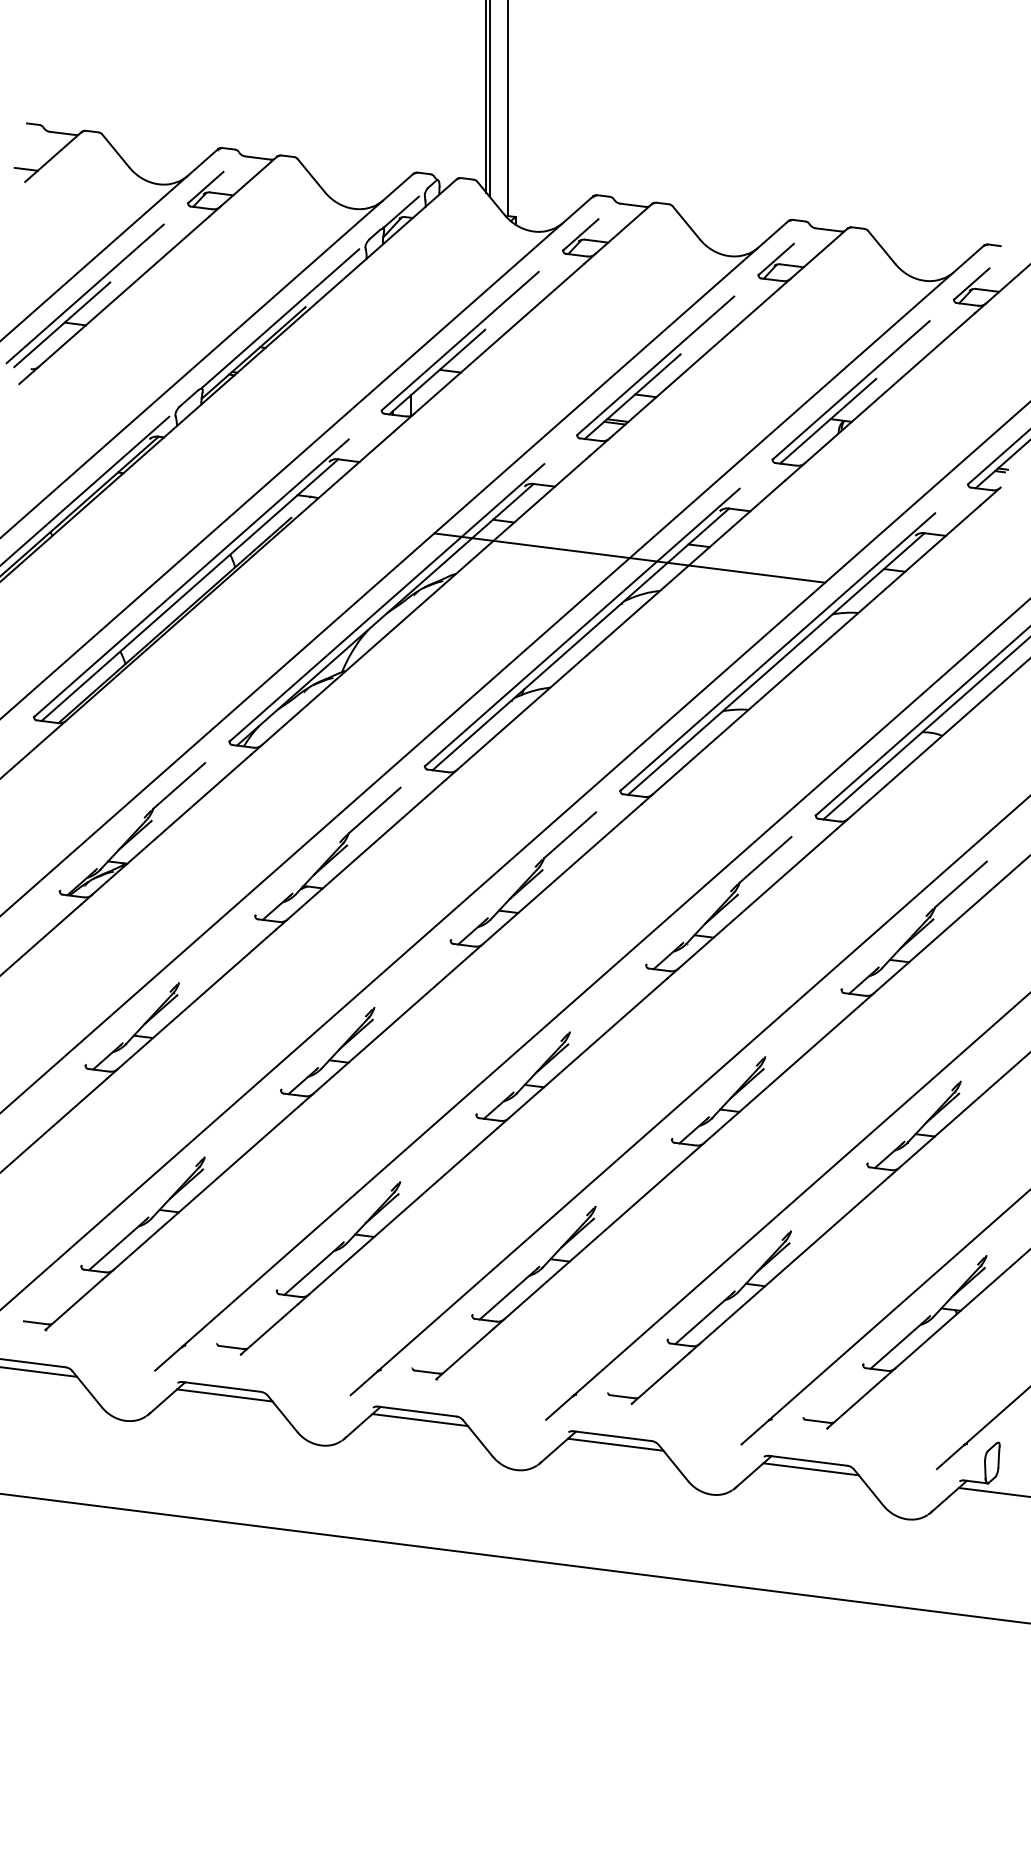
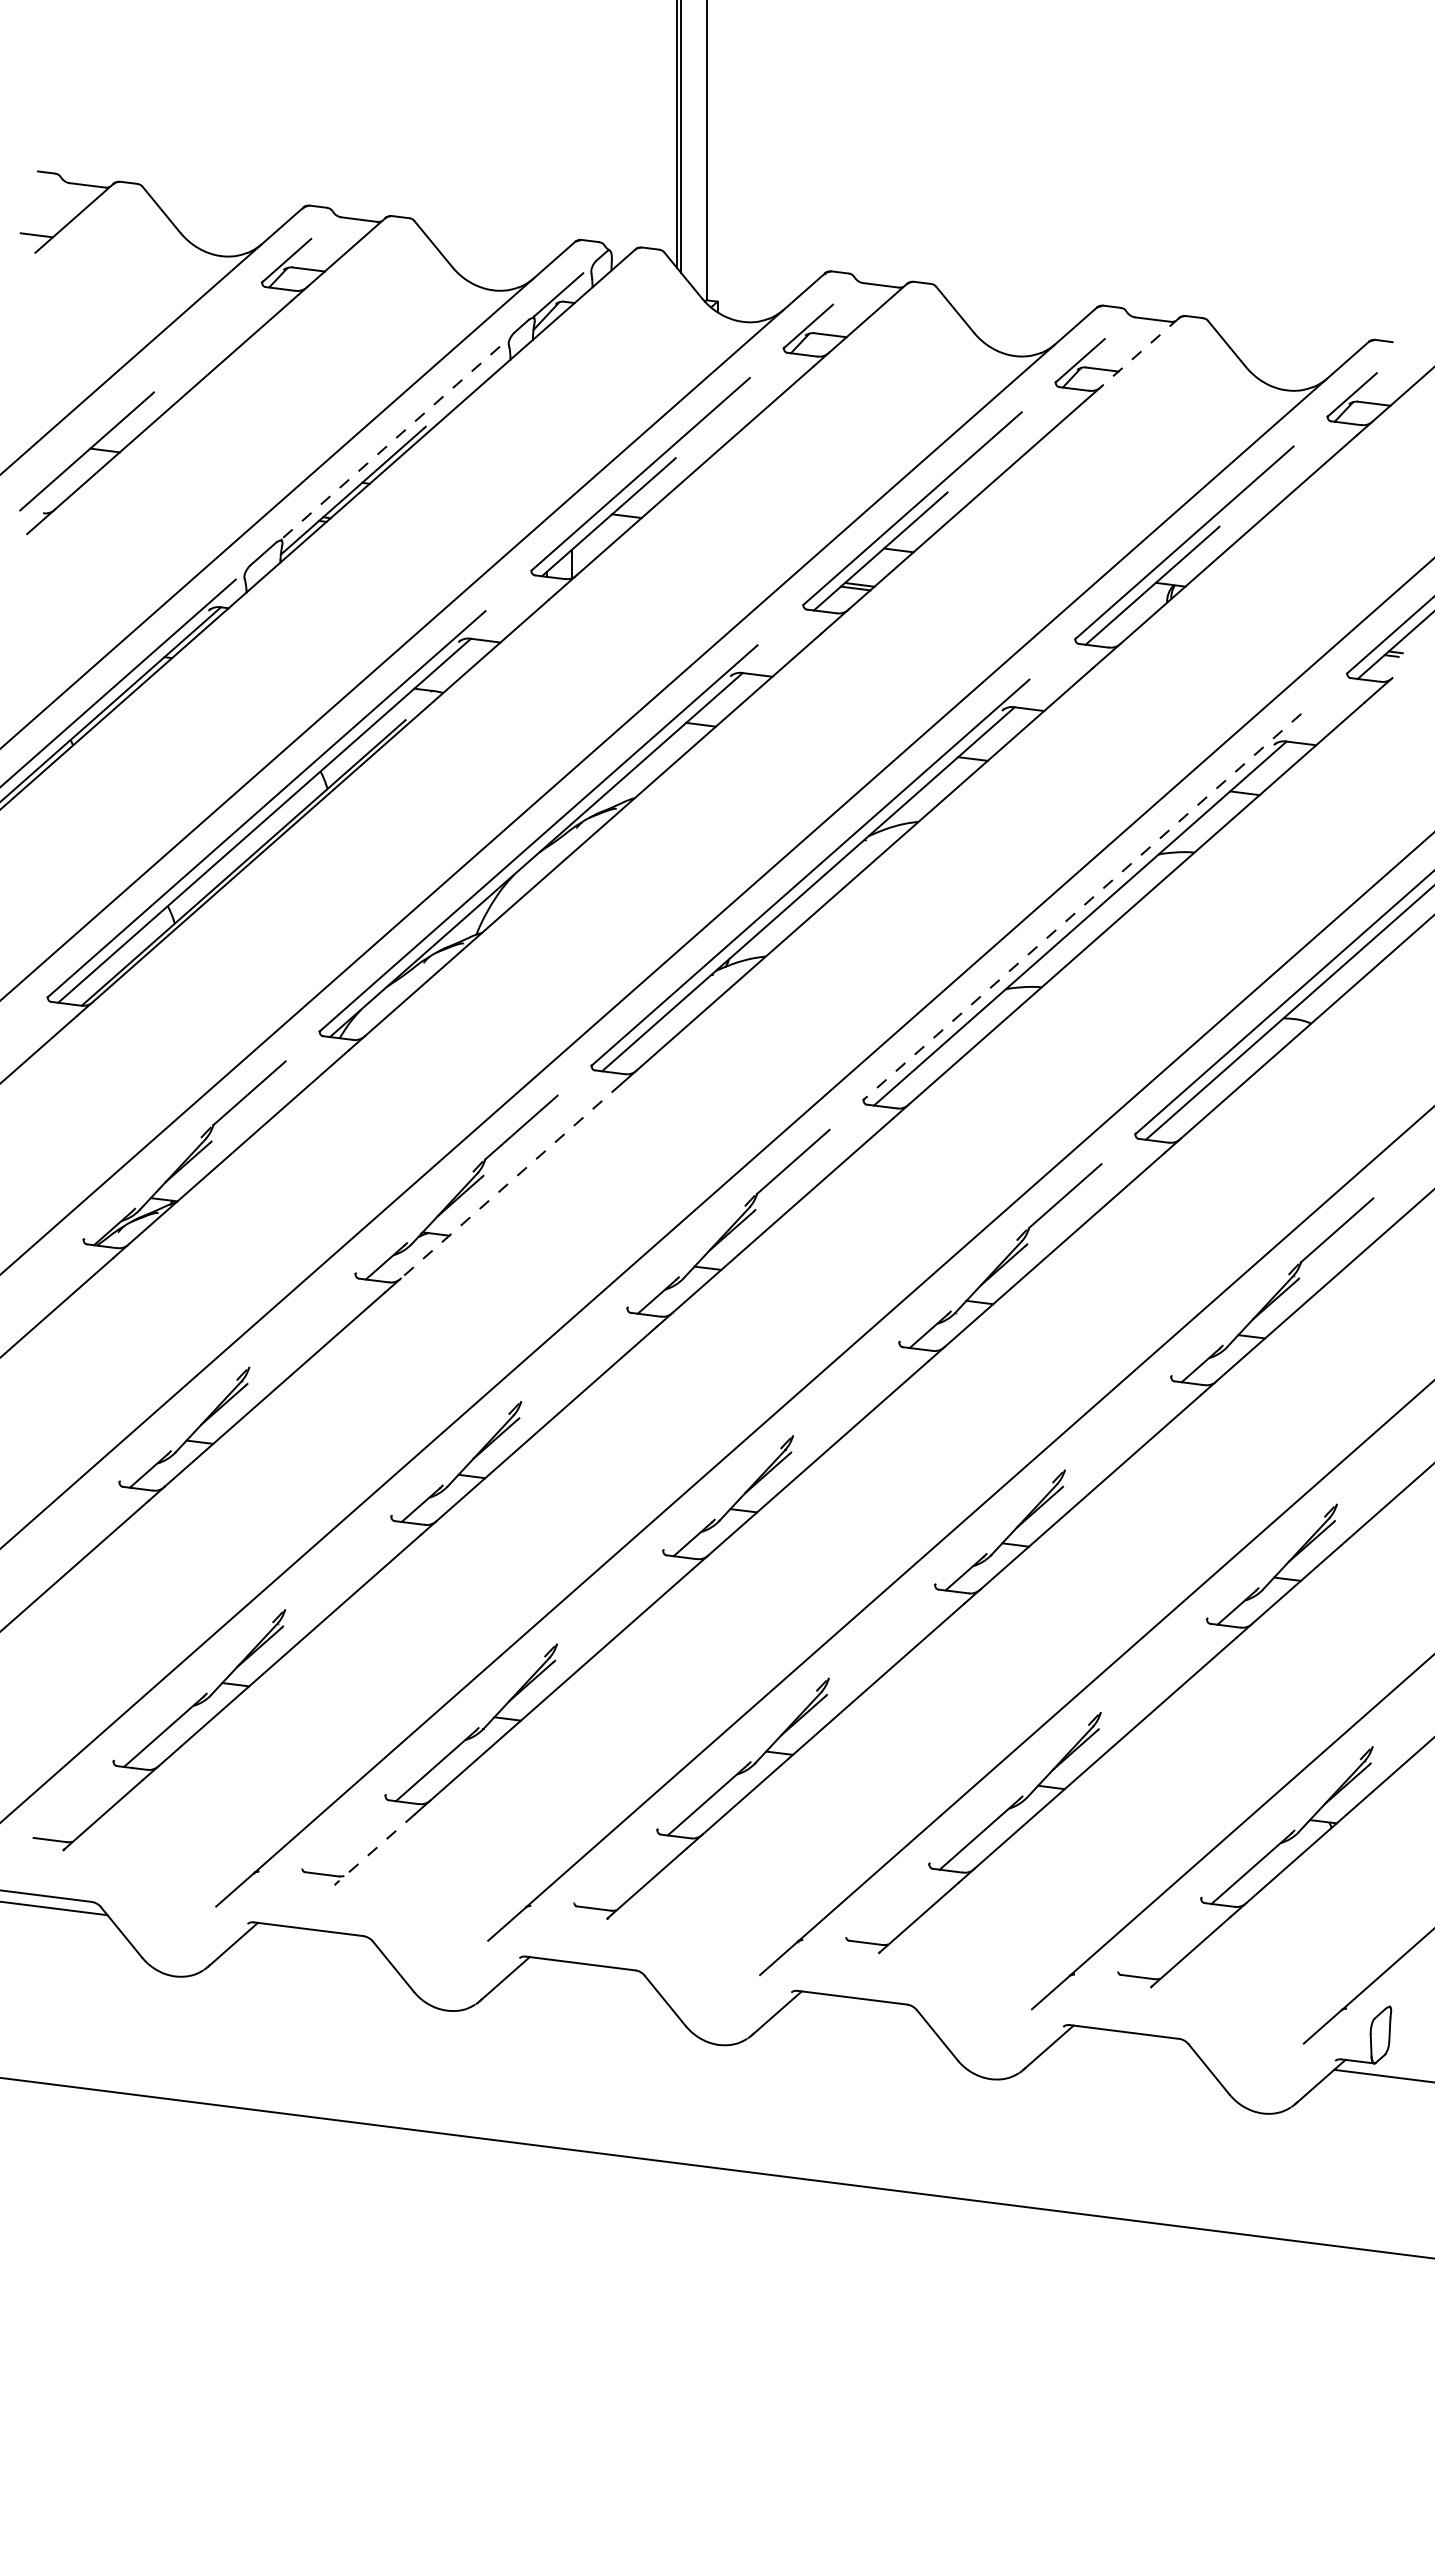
line: (818, 253) -> (1139, 352), solid -> dashed
line: (84, 293) -> (118, 408), removed
line: (280, 318) -> (390, 442), solid -> dashed
line: (629, 557) -> (876, 775), removed
line: (777, 651) -> (1082, 906), solid -> dashed
line: (366, 849) -> (510, 1181), solid -> dashed
line: (269, 1329) -> (375, 1849), solid -> dashed
line: (224, 1395) -> (312, 1940), removed
line: (419, 1420) -> (584, 1975), removed
line: (615, 1444) -> (856, 2009), removed
line: (810, 1469) -> (1128, 2043), removed

